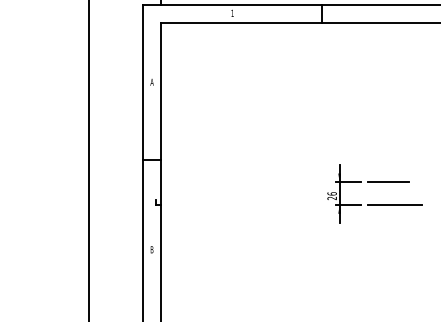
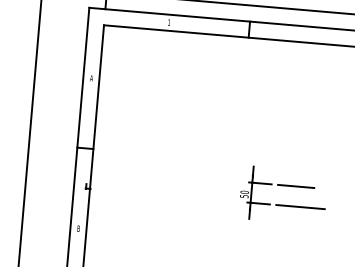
text: (331, 196) -> (243, 194), 26 -> 50

